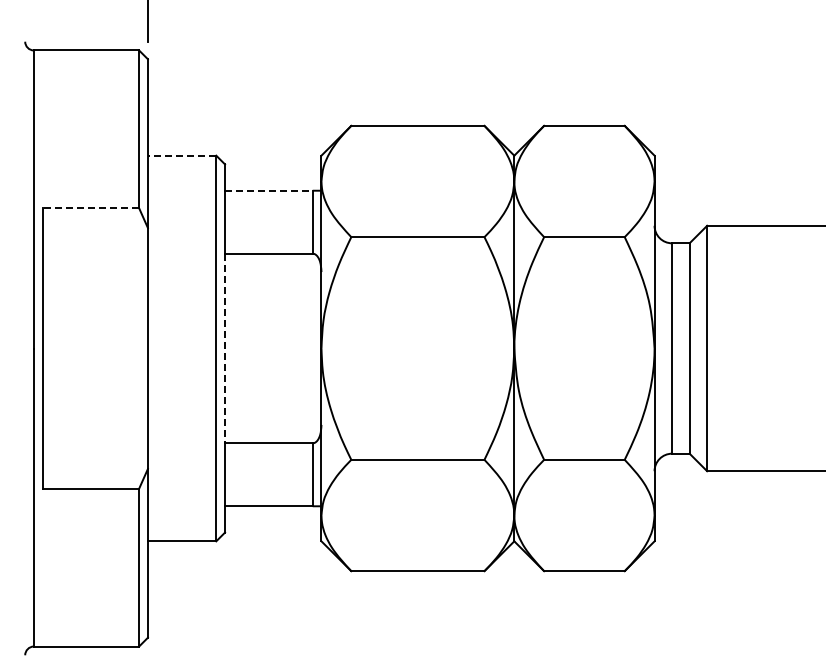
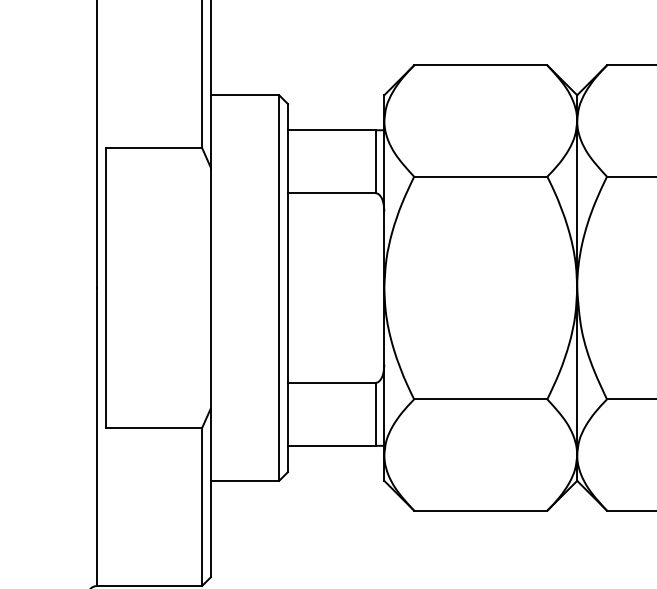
line: (181, 155) -> (244, 95), dashed -> solid
line: (268, 190) -> (331, 130), dashed -> solid
line: (90, 208) -> (153, 148), dashed -> solid
line: (225, 348) -> (288, 288), dashed -> solid

